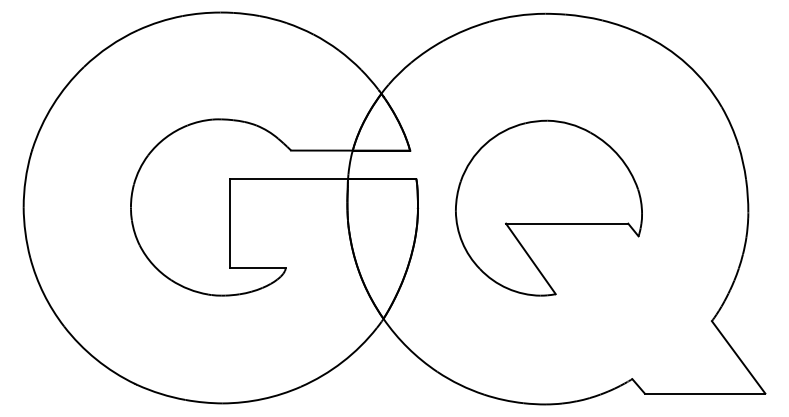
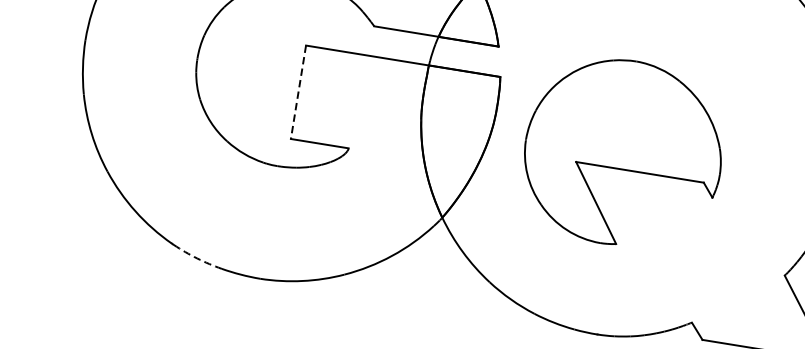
part: (548, 207) -> (623, 152), moved
line: (230, 223) -> (298, 92), solid -> dashed
arc: (160, 393) -> (196, 257), solid -> dashed

